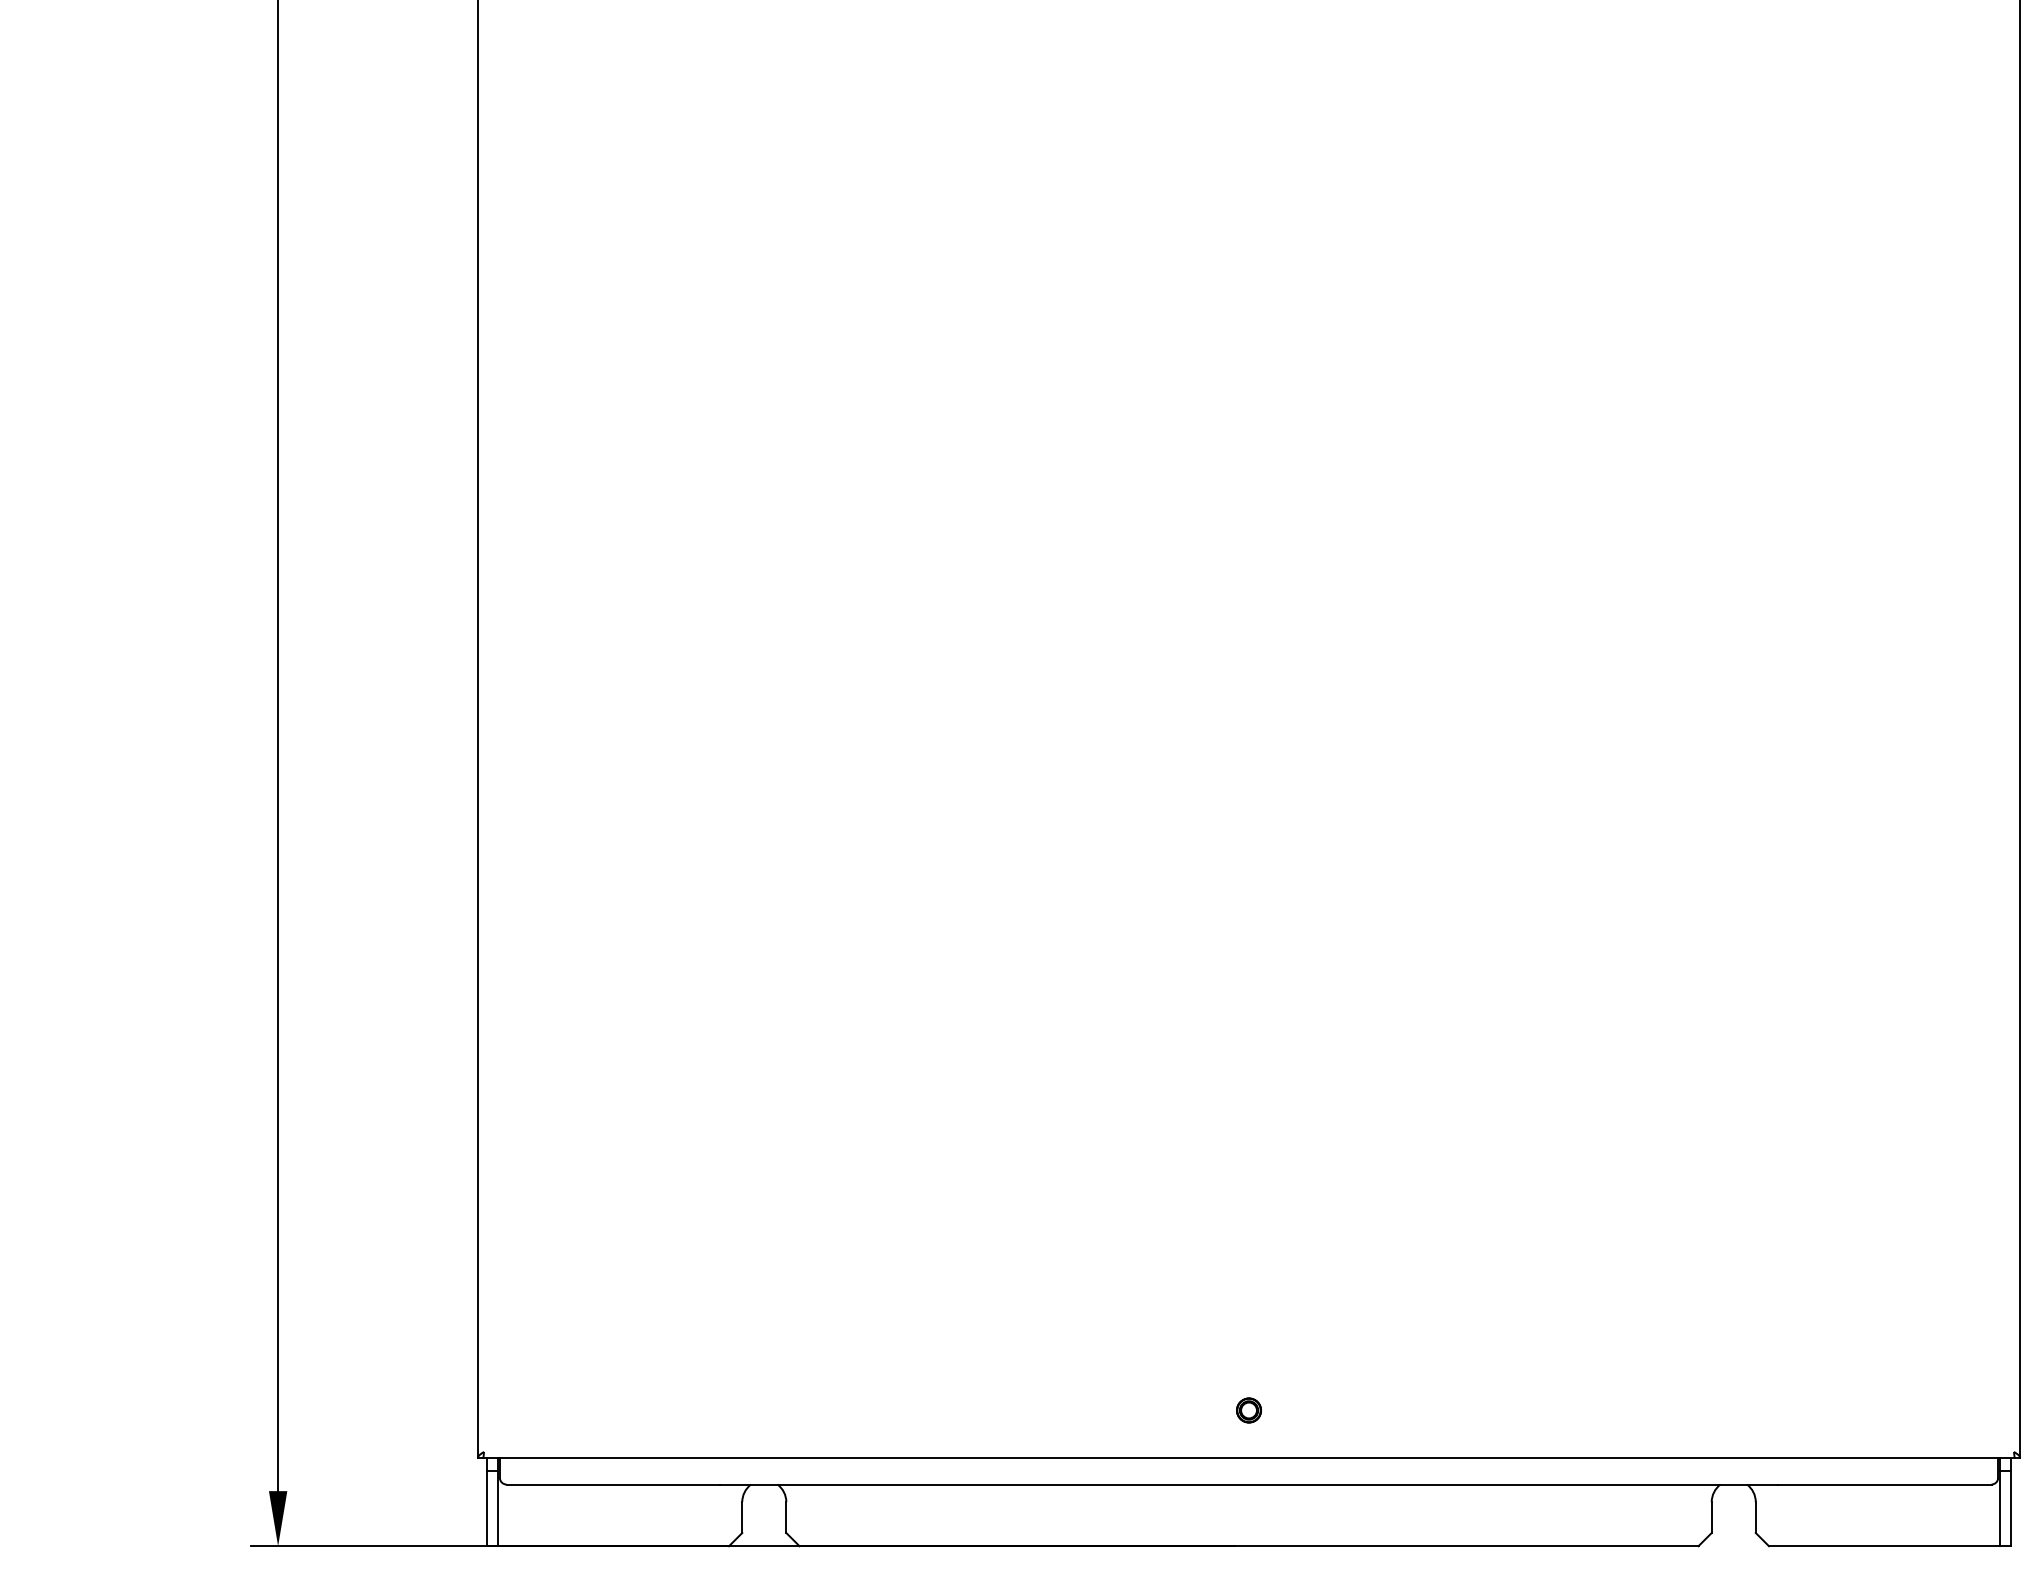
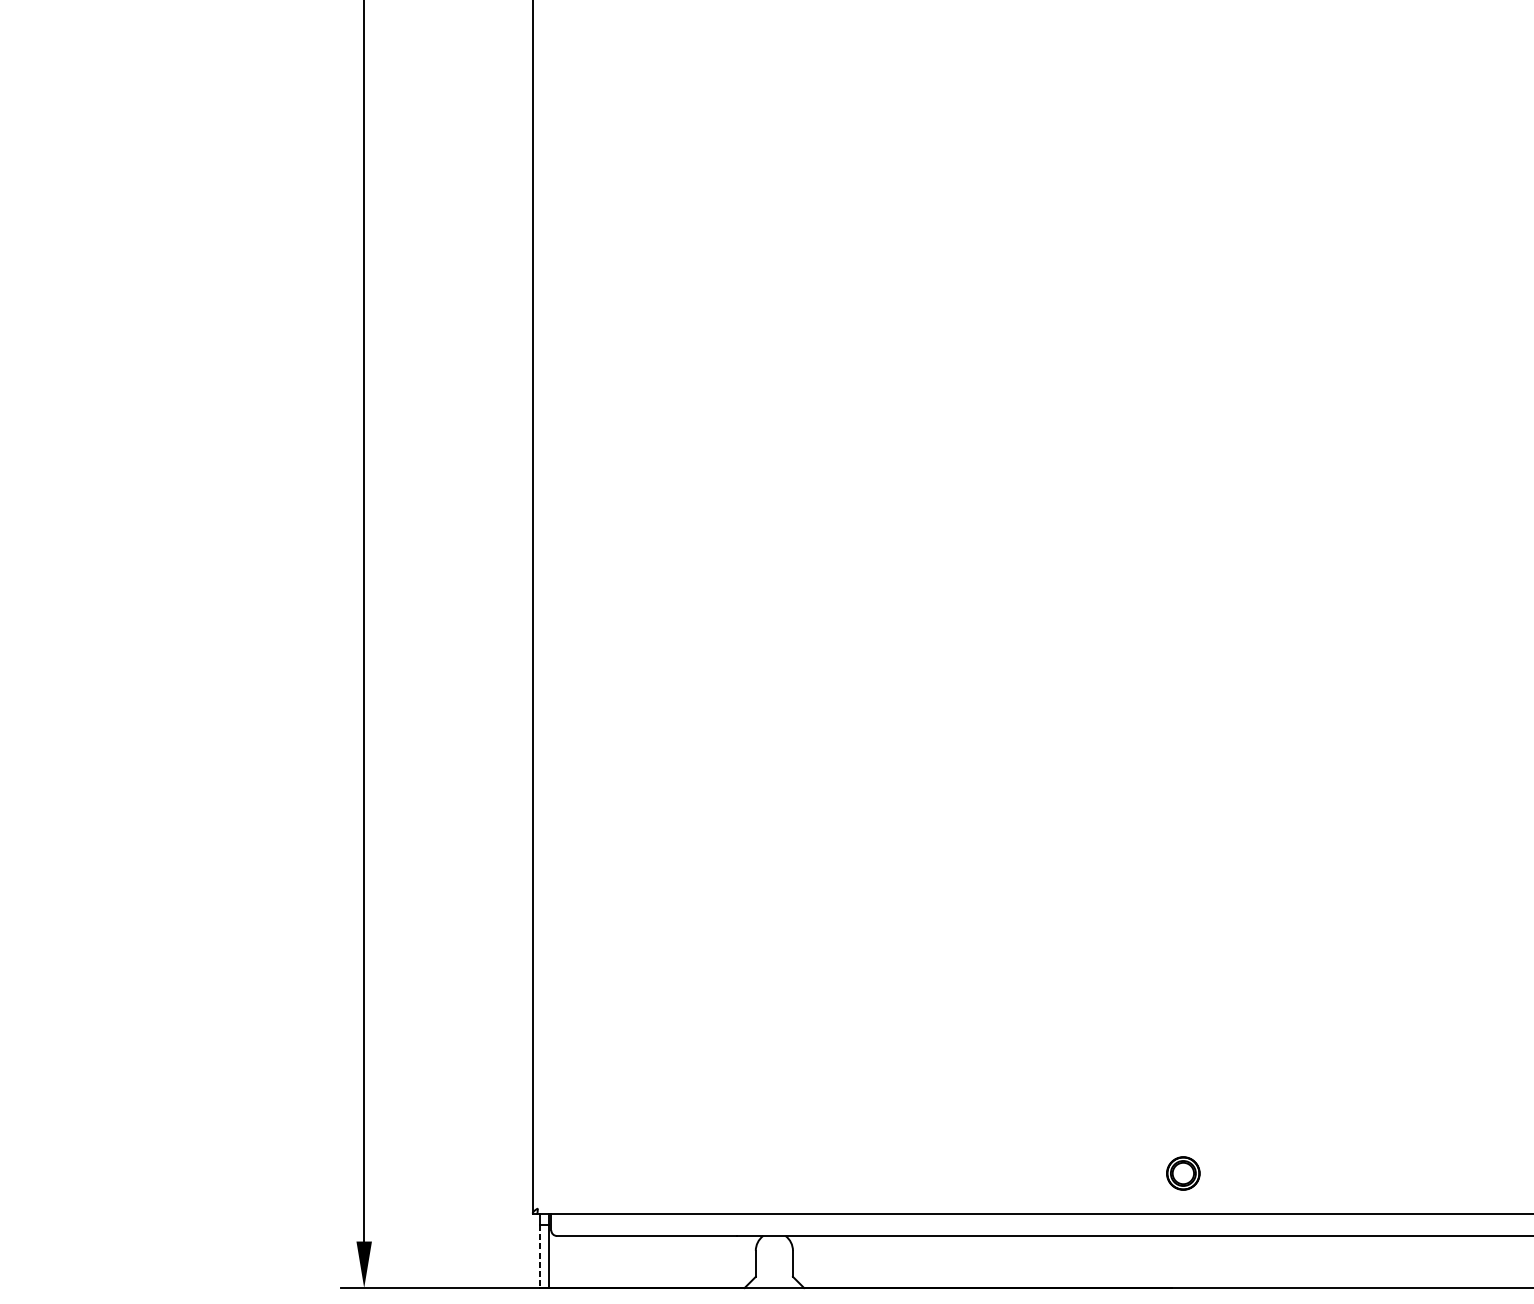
part: (1248, 1410) -> (1182, 1173), size x1.6
line: (486, 1509) -> (540, 1257), solid -> dashed

